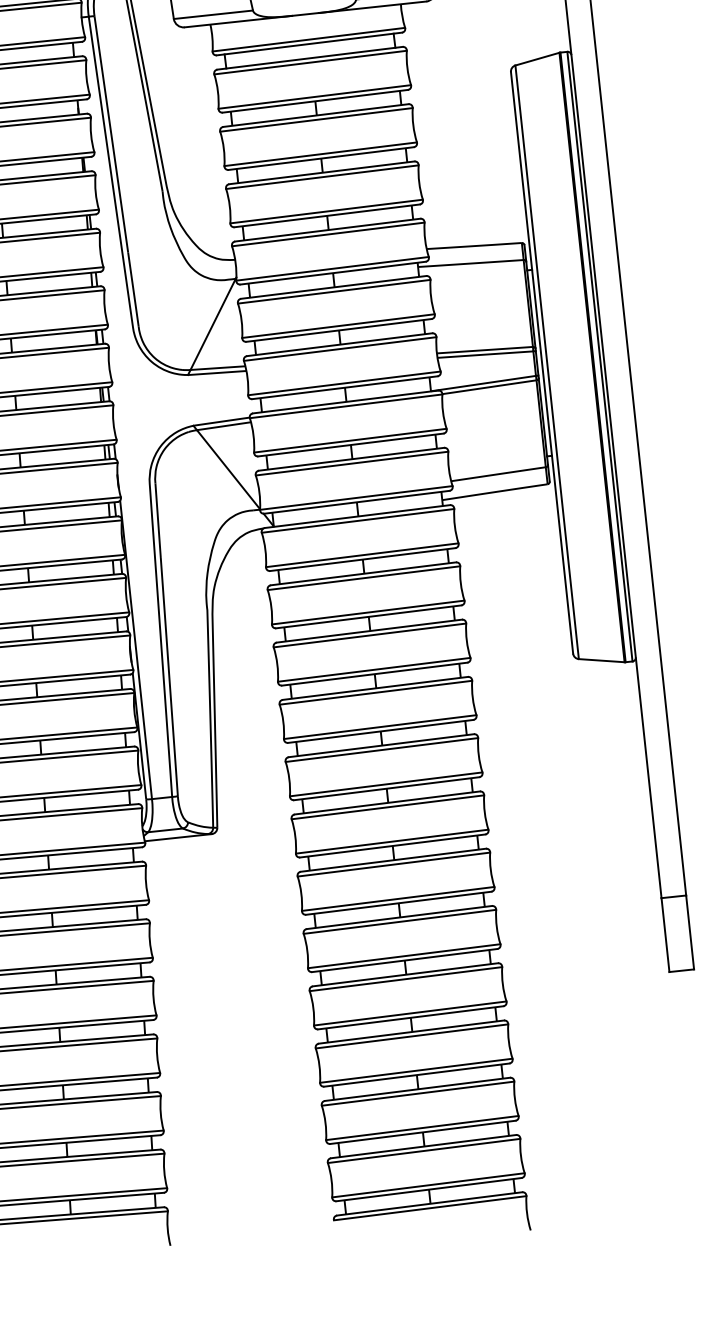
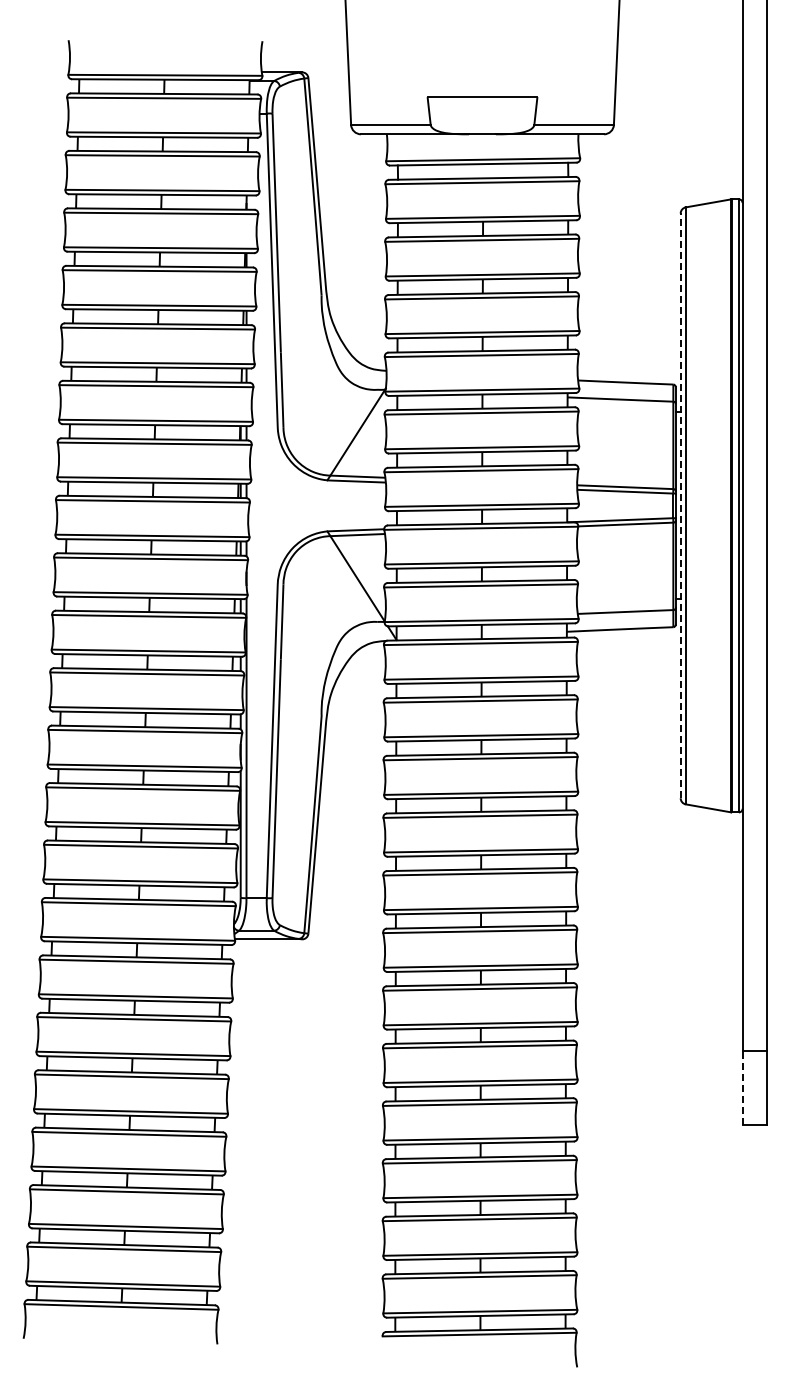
line: (541, 362) -> (680, 505), solid -> dashed
line: (665, 934) -> (742, 1087), solid -> dashed

